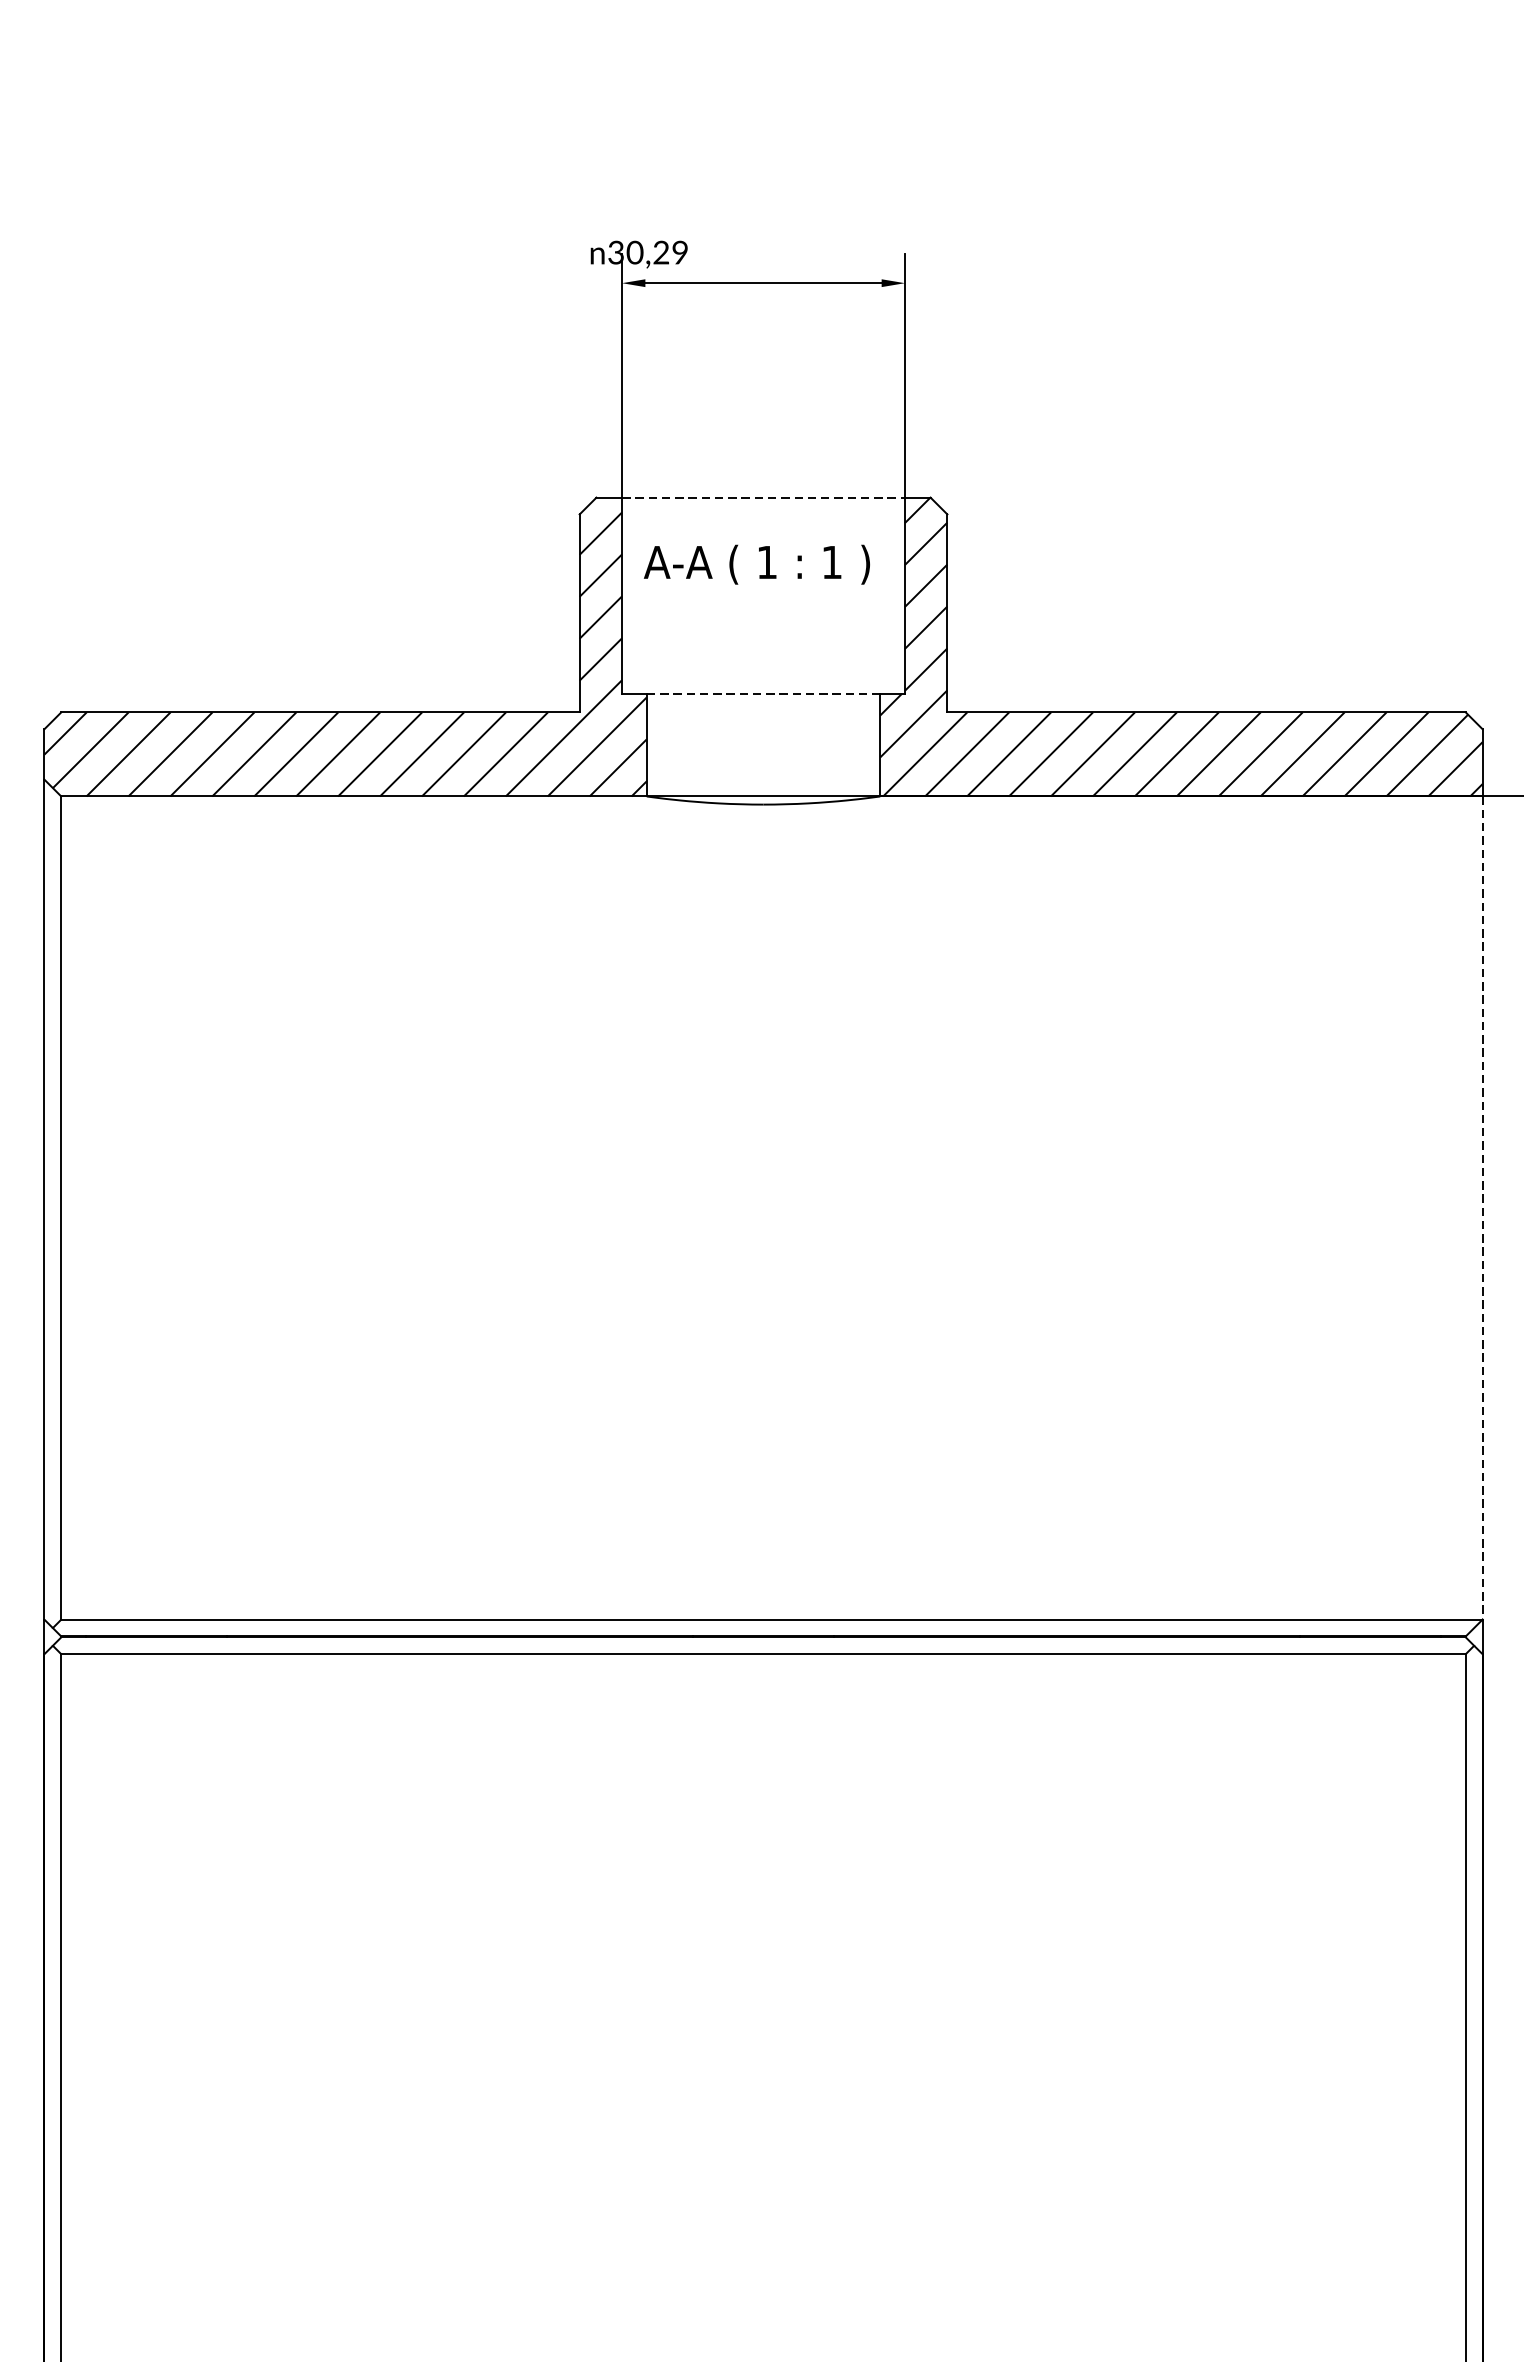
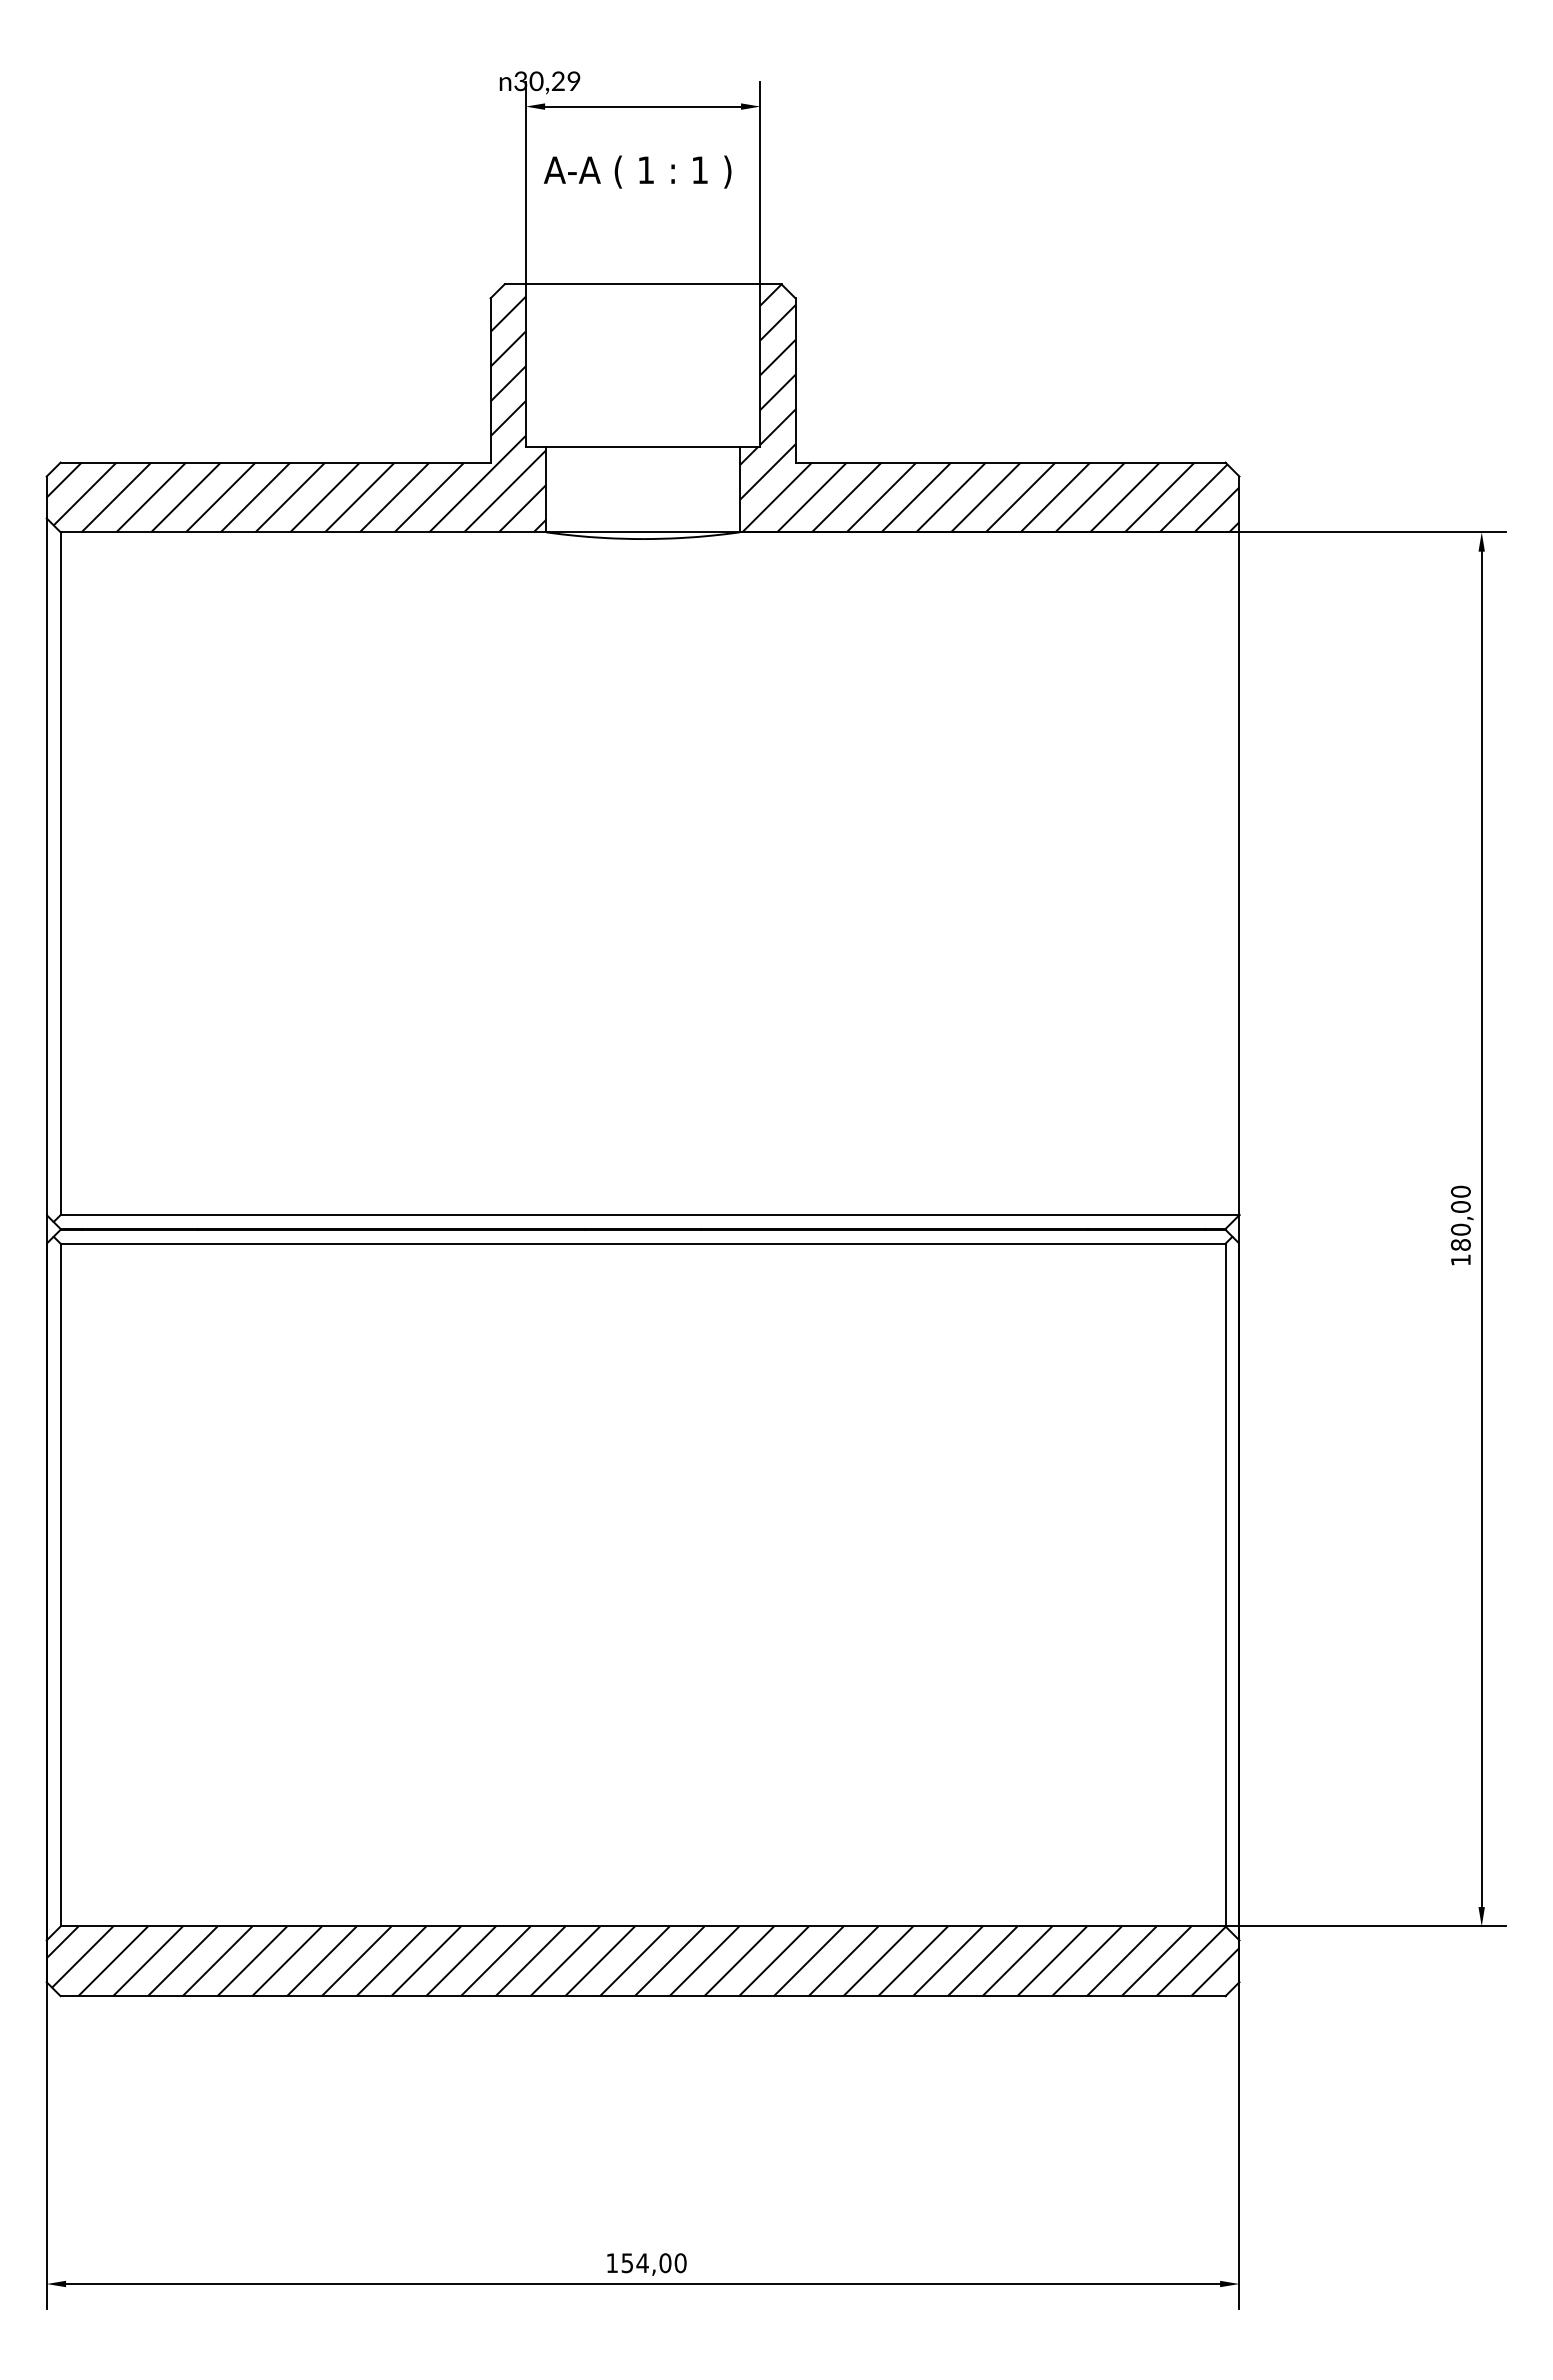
line: (764, 497) -> (643, 284), dashed -> solid
text: (756, 563) -> (637, 171), moved
line: (764, 694) -> (643, 447), dashed -> solid
line: (1482, 1209) -> (1239, 874), dashed -> solid

